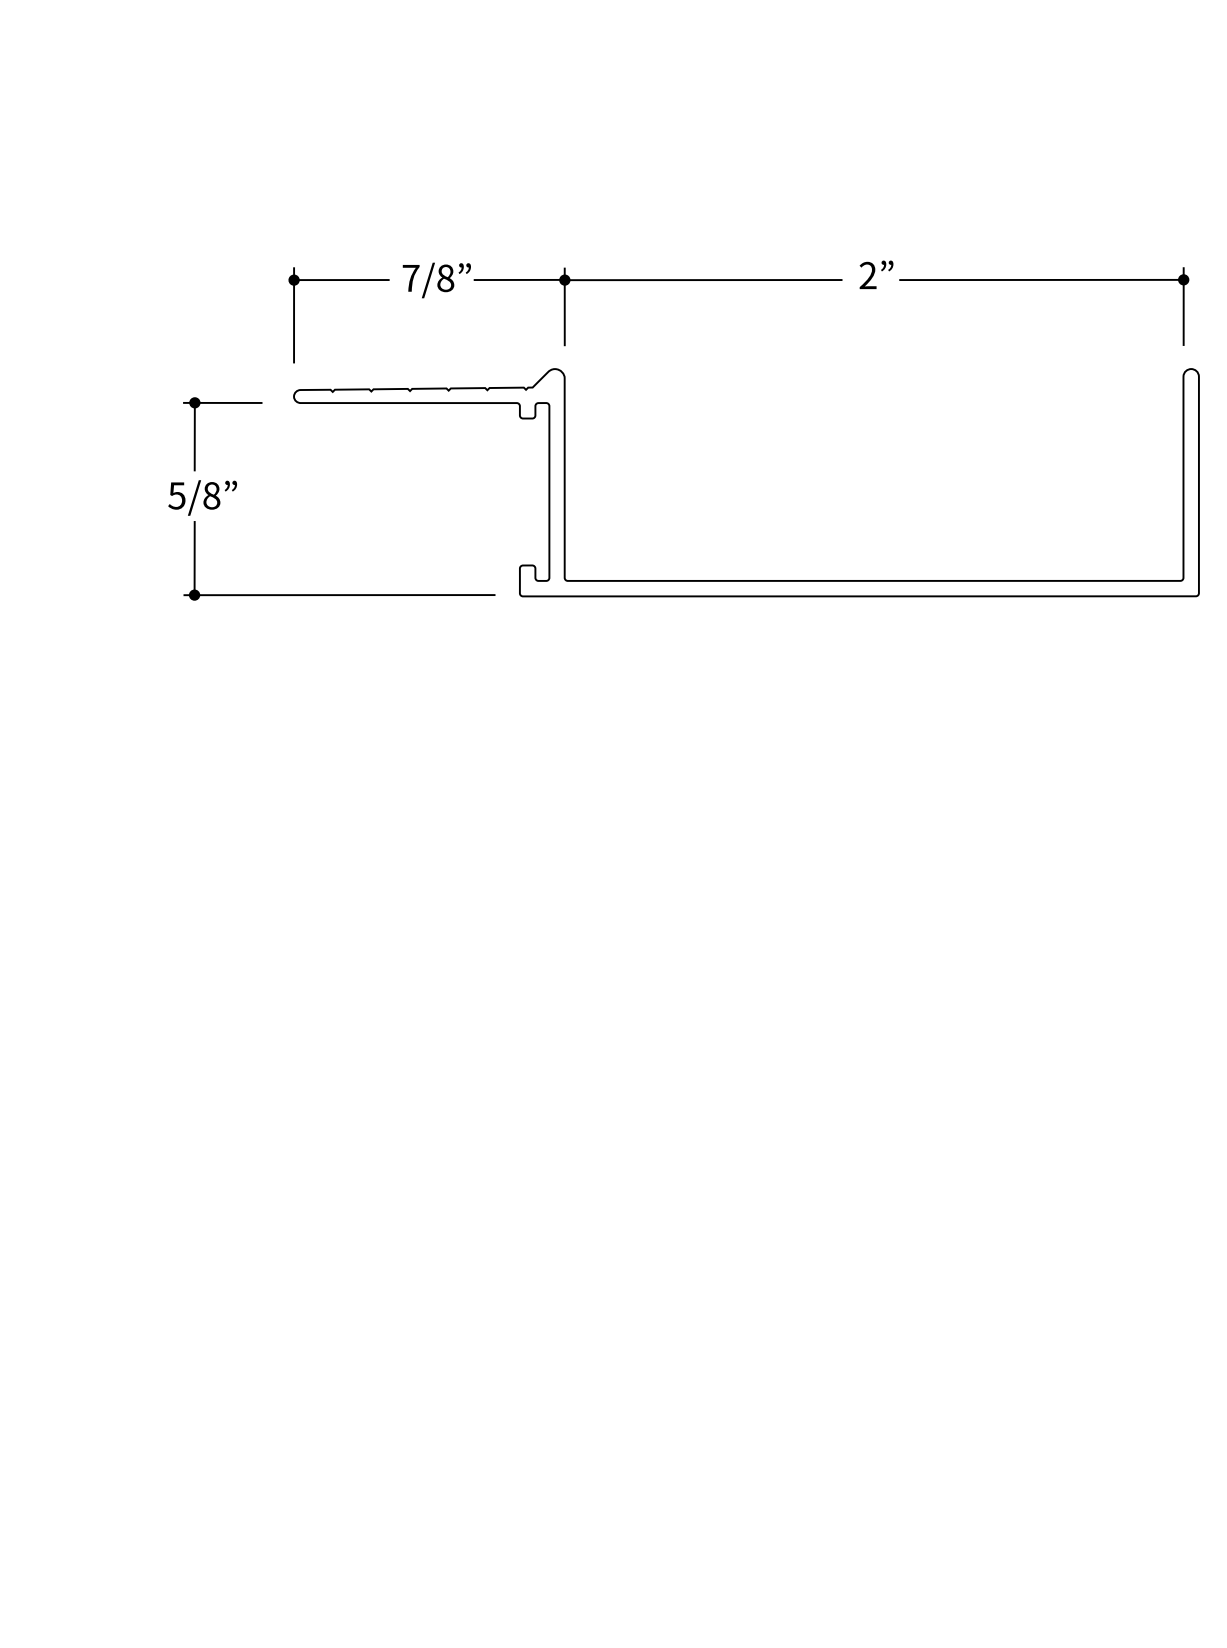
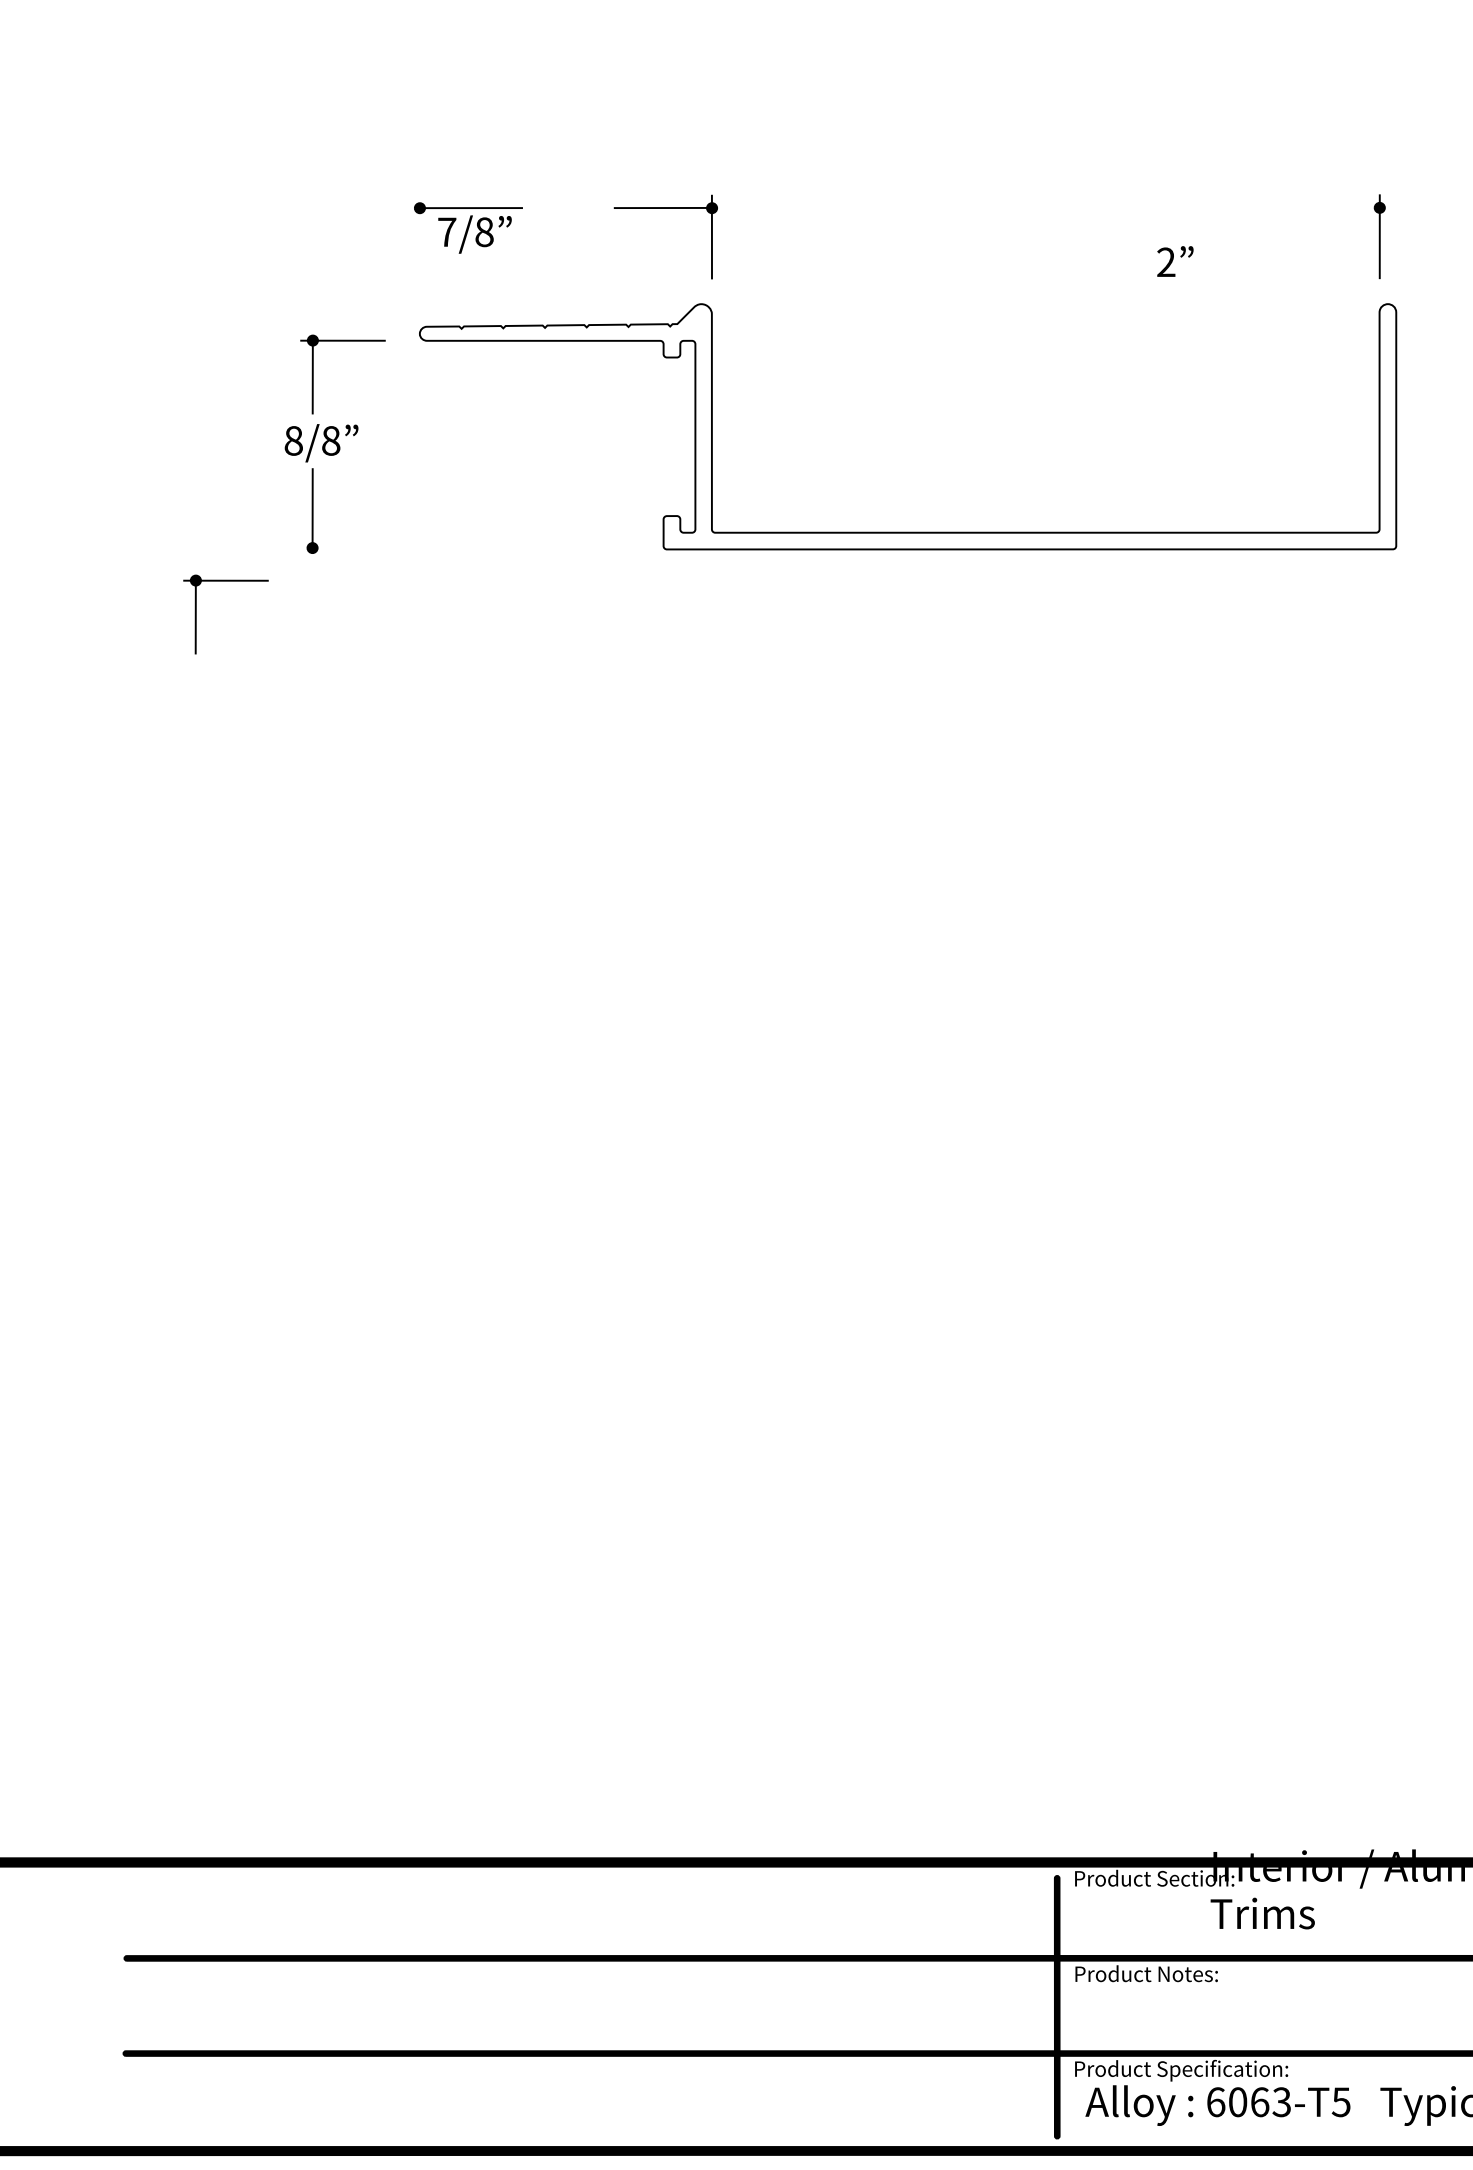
text: (876, 274) -> (1175, 261), moved
line: (1039, 279) -> (1224, 207), removed
text: (436, 280) -> (474, 234), moved
line: (703, 280) -> (861, 208), removed
line: (293, 315) -> (419, 246), removed
text: (176, 495) -> (293, 440), 5/8 -> 8/8
line: (339, 595) -> (468, 548), removed
part: (87, 656) -> (196, 614), added

